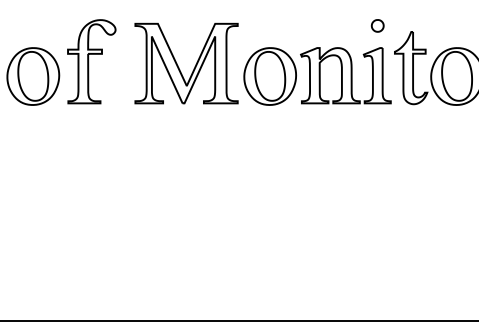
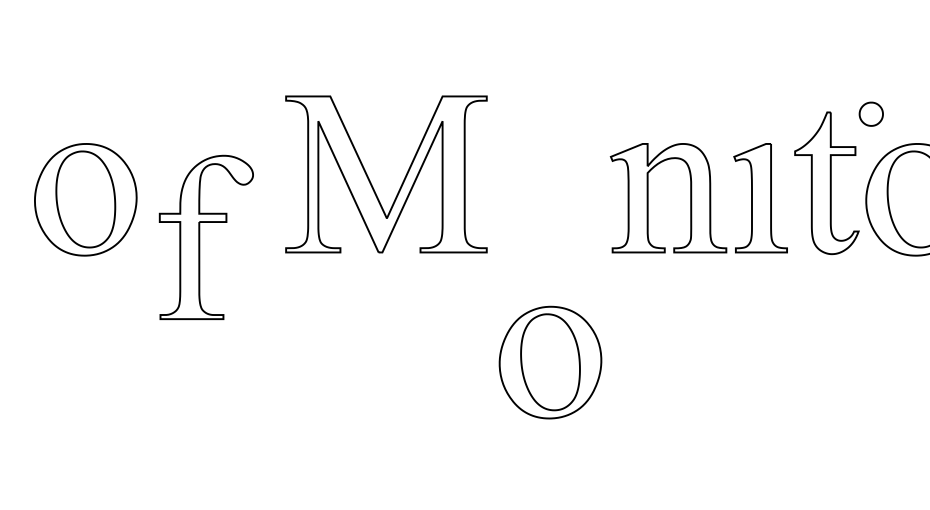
part: (377, 25) -> (870, 113), moved
part: (91, 61) -> (205, 237), moved
part: (269, 76) -> (549, 362), moved

